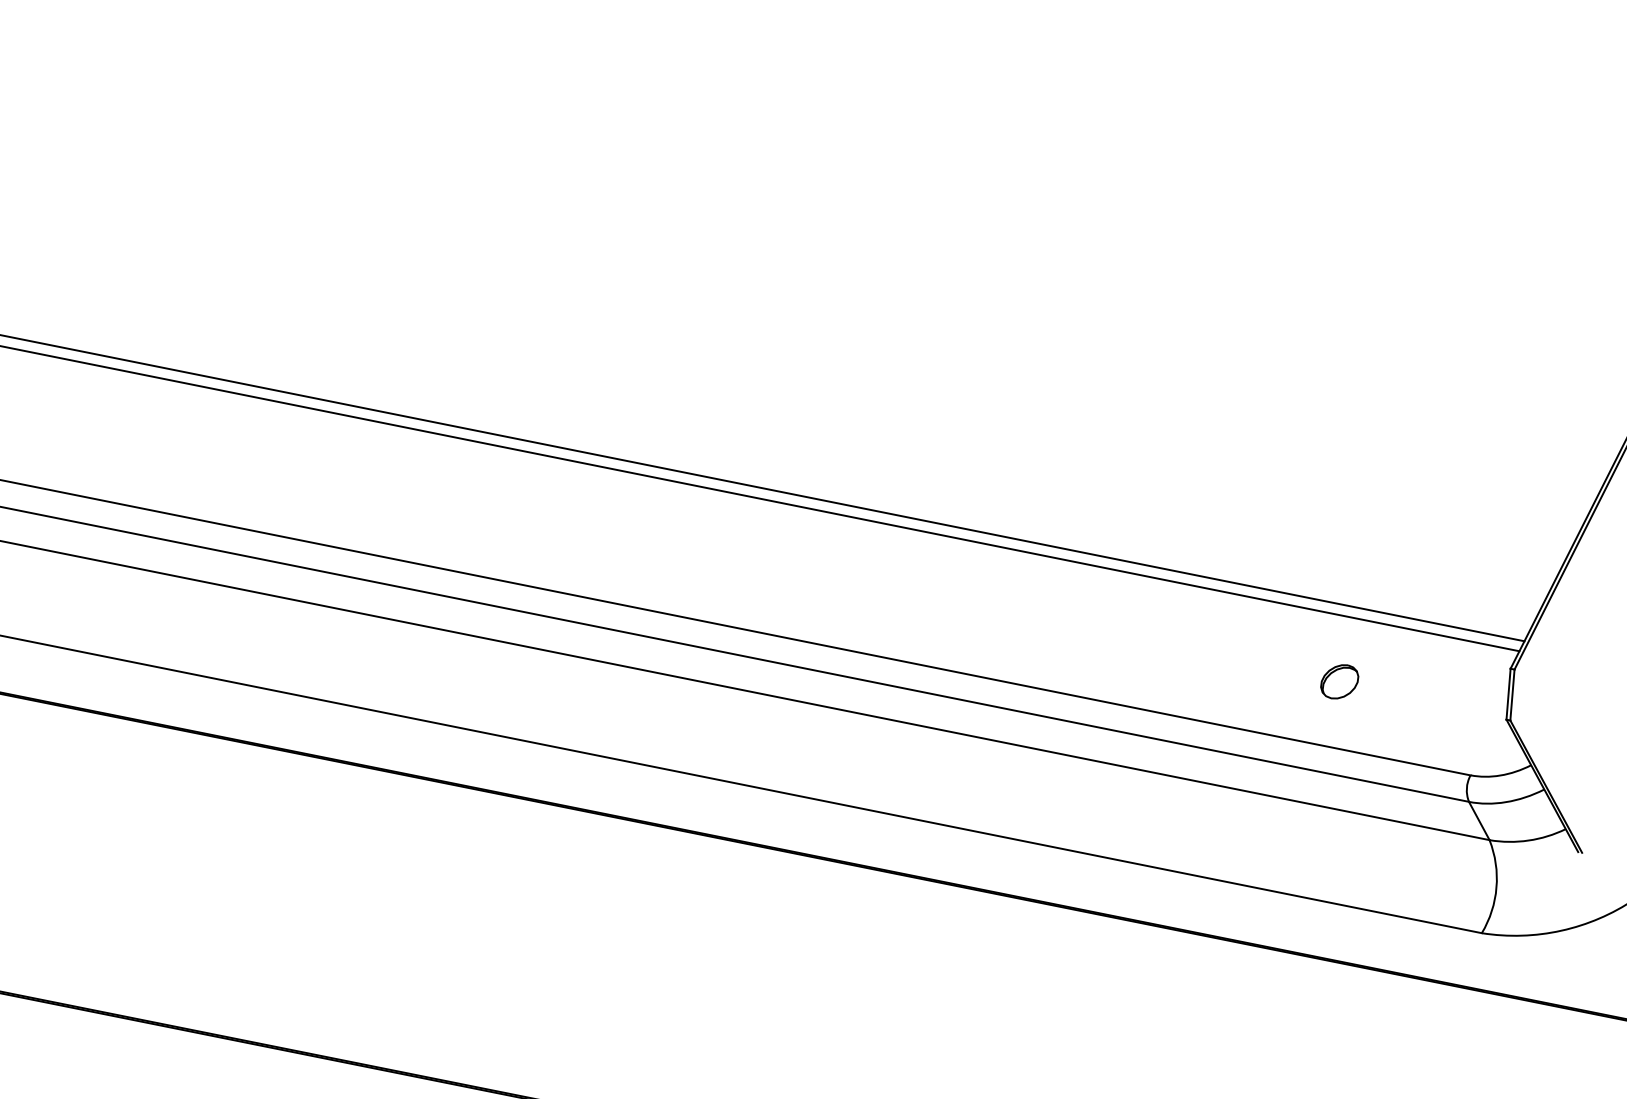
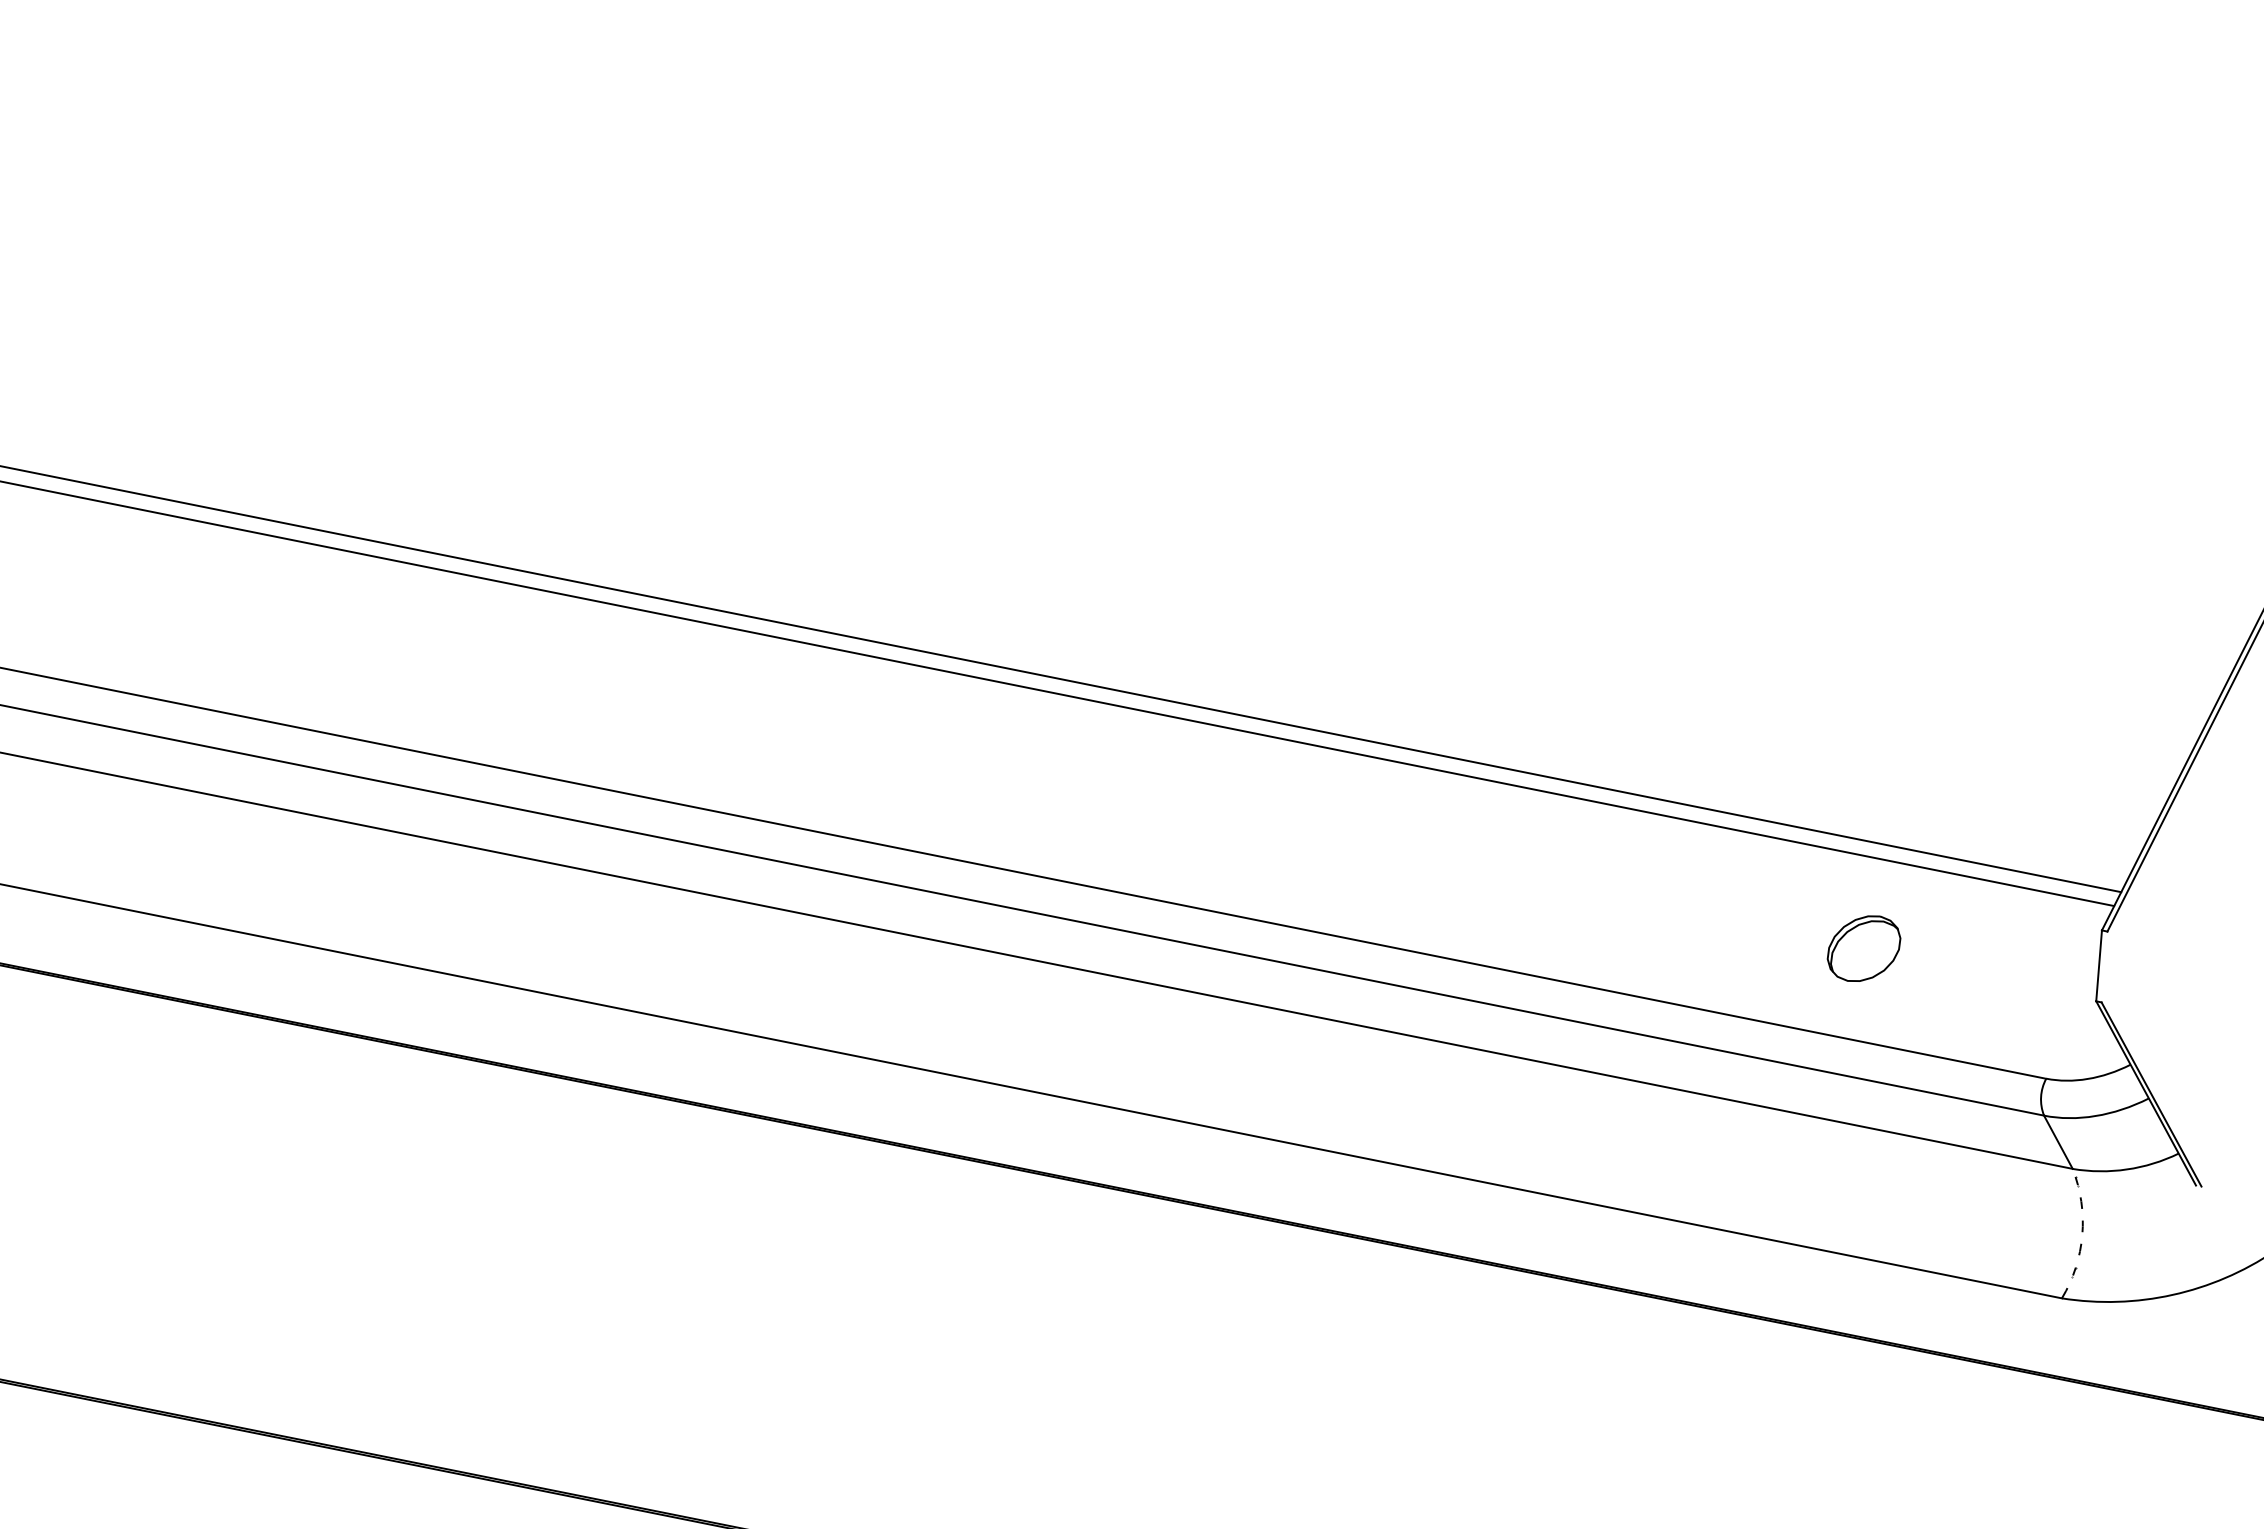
part: (1339, 681) -> (1864, 948), size x1.4
line: (1512, 694) -> (2104, 966), removed
arc: (1496, 887) -> (2082, 1234), solid -> dashed

